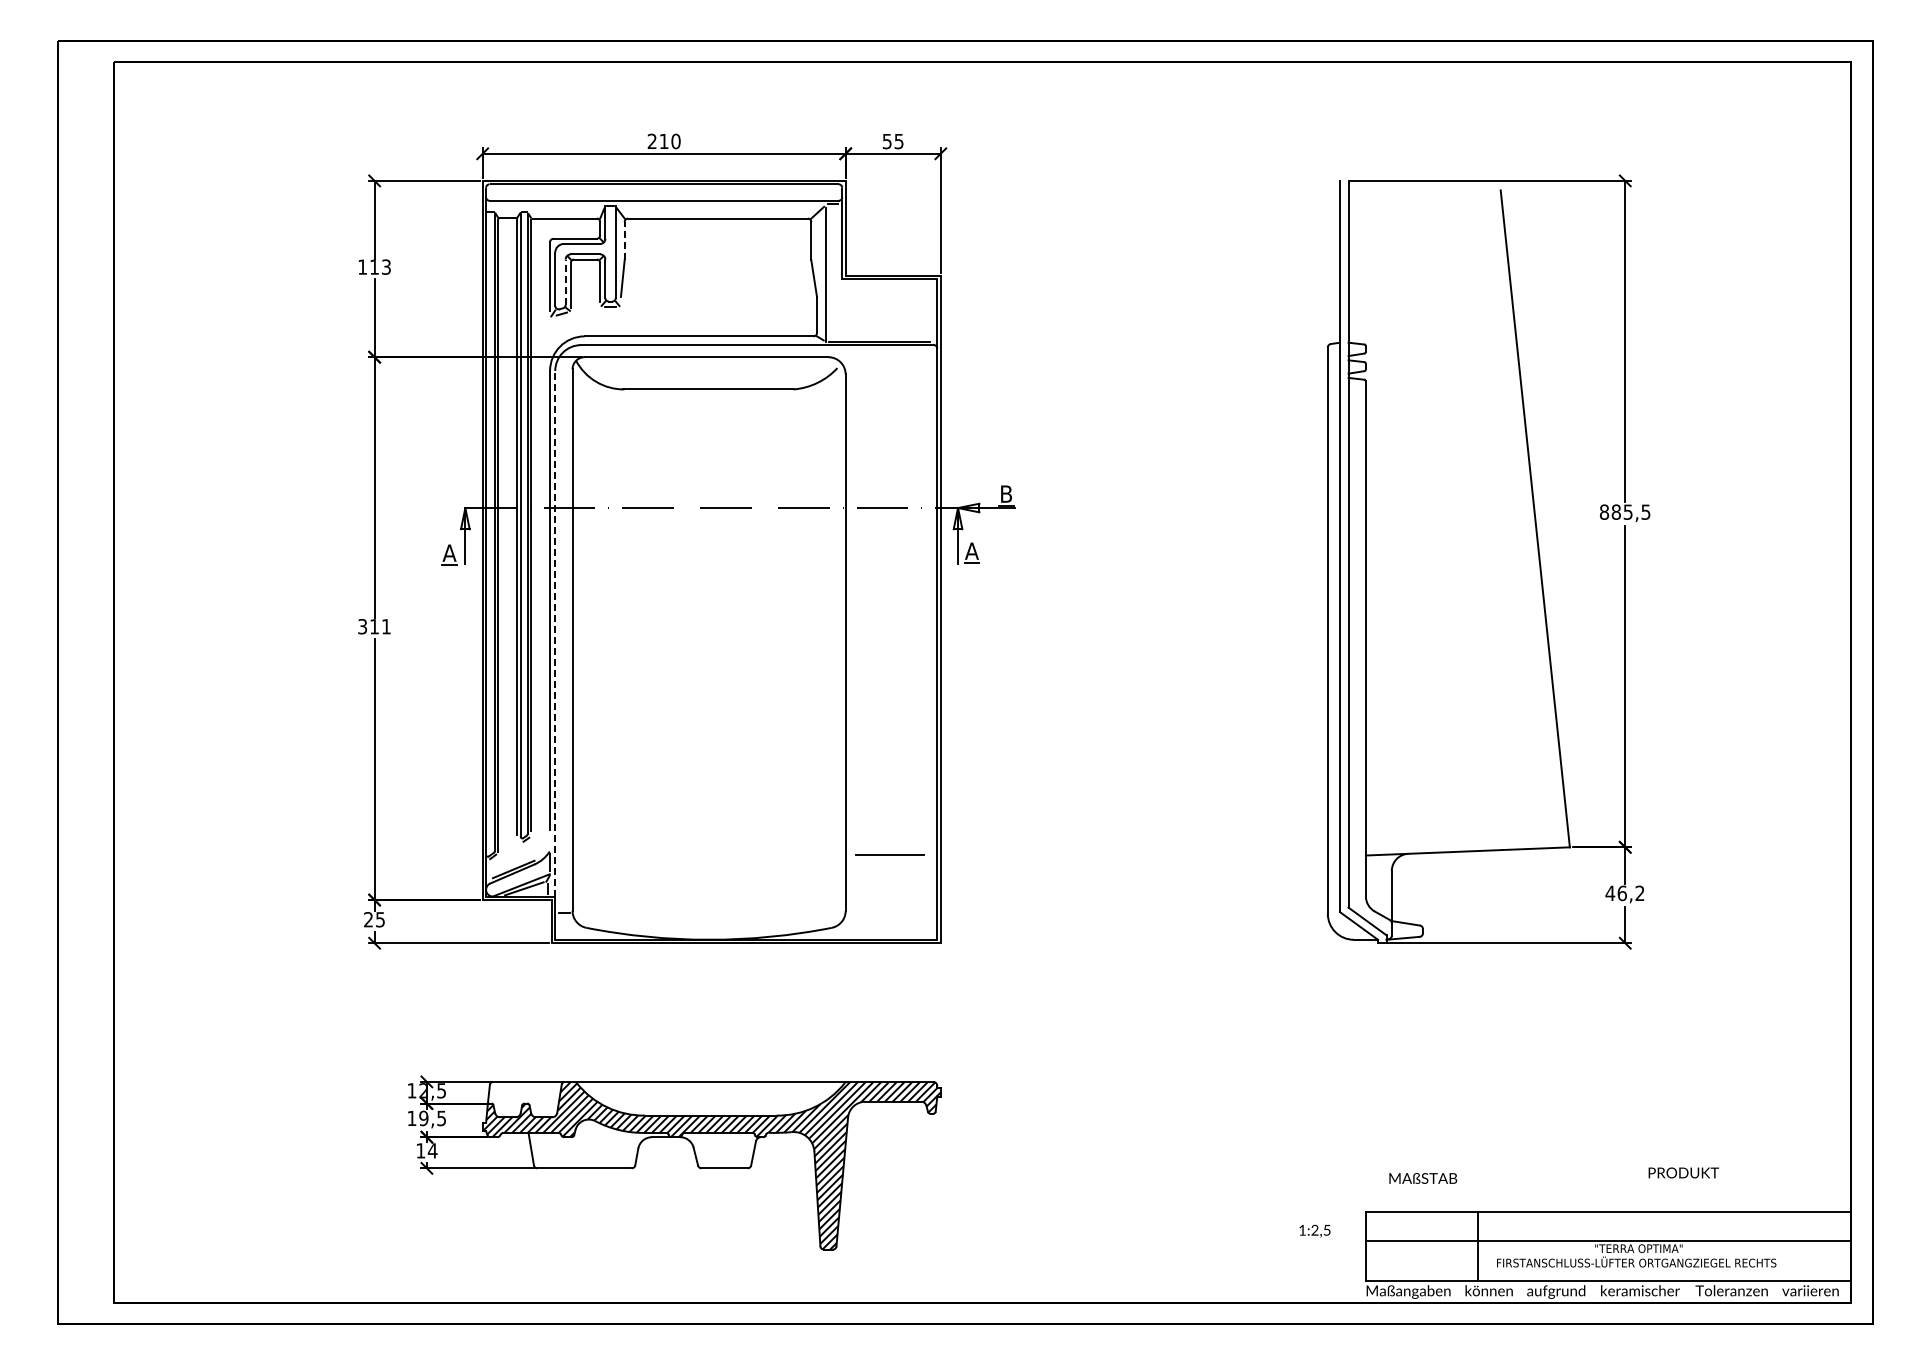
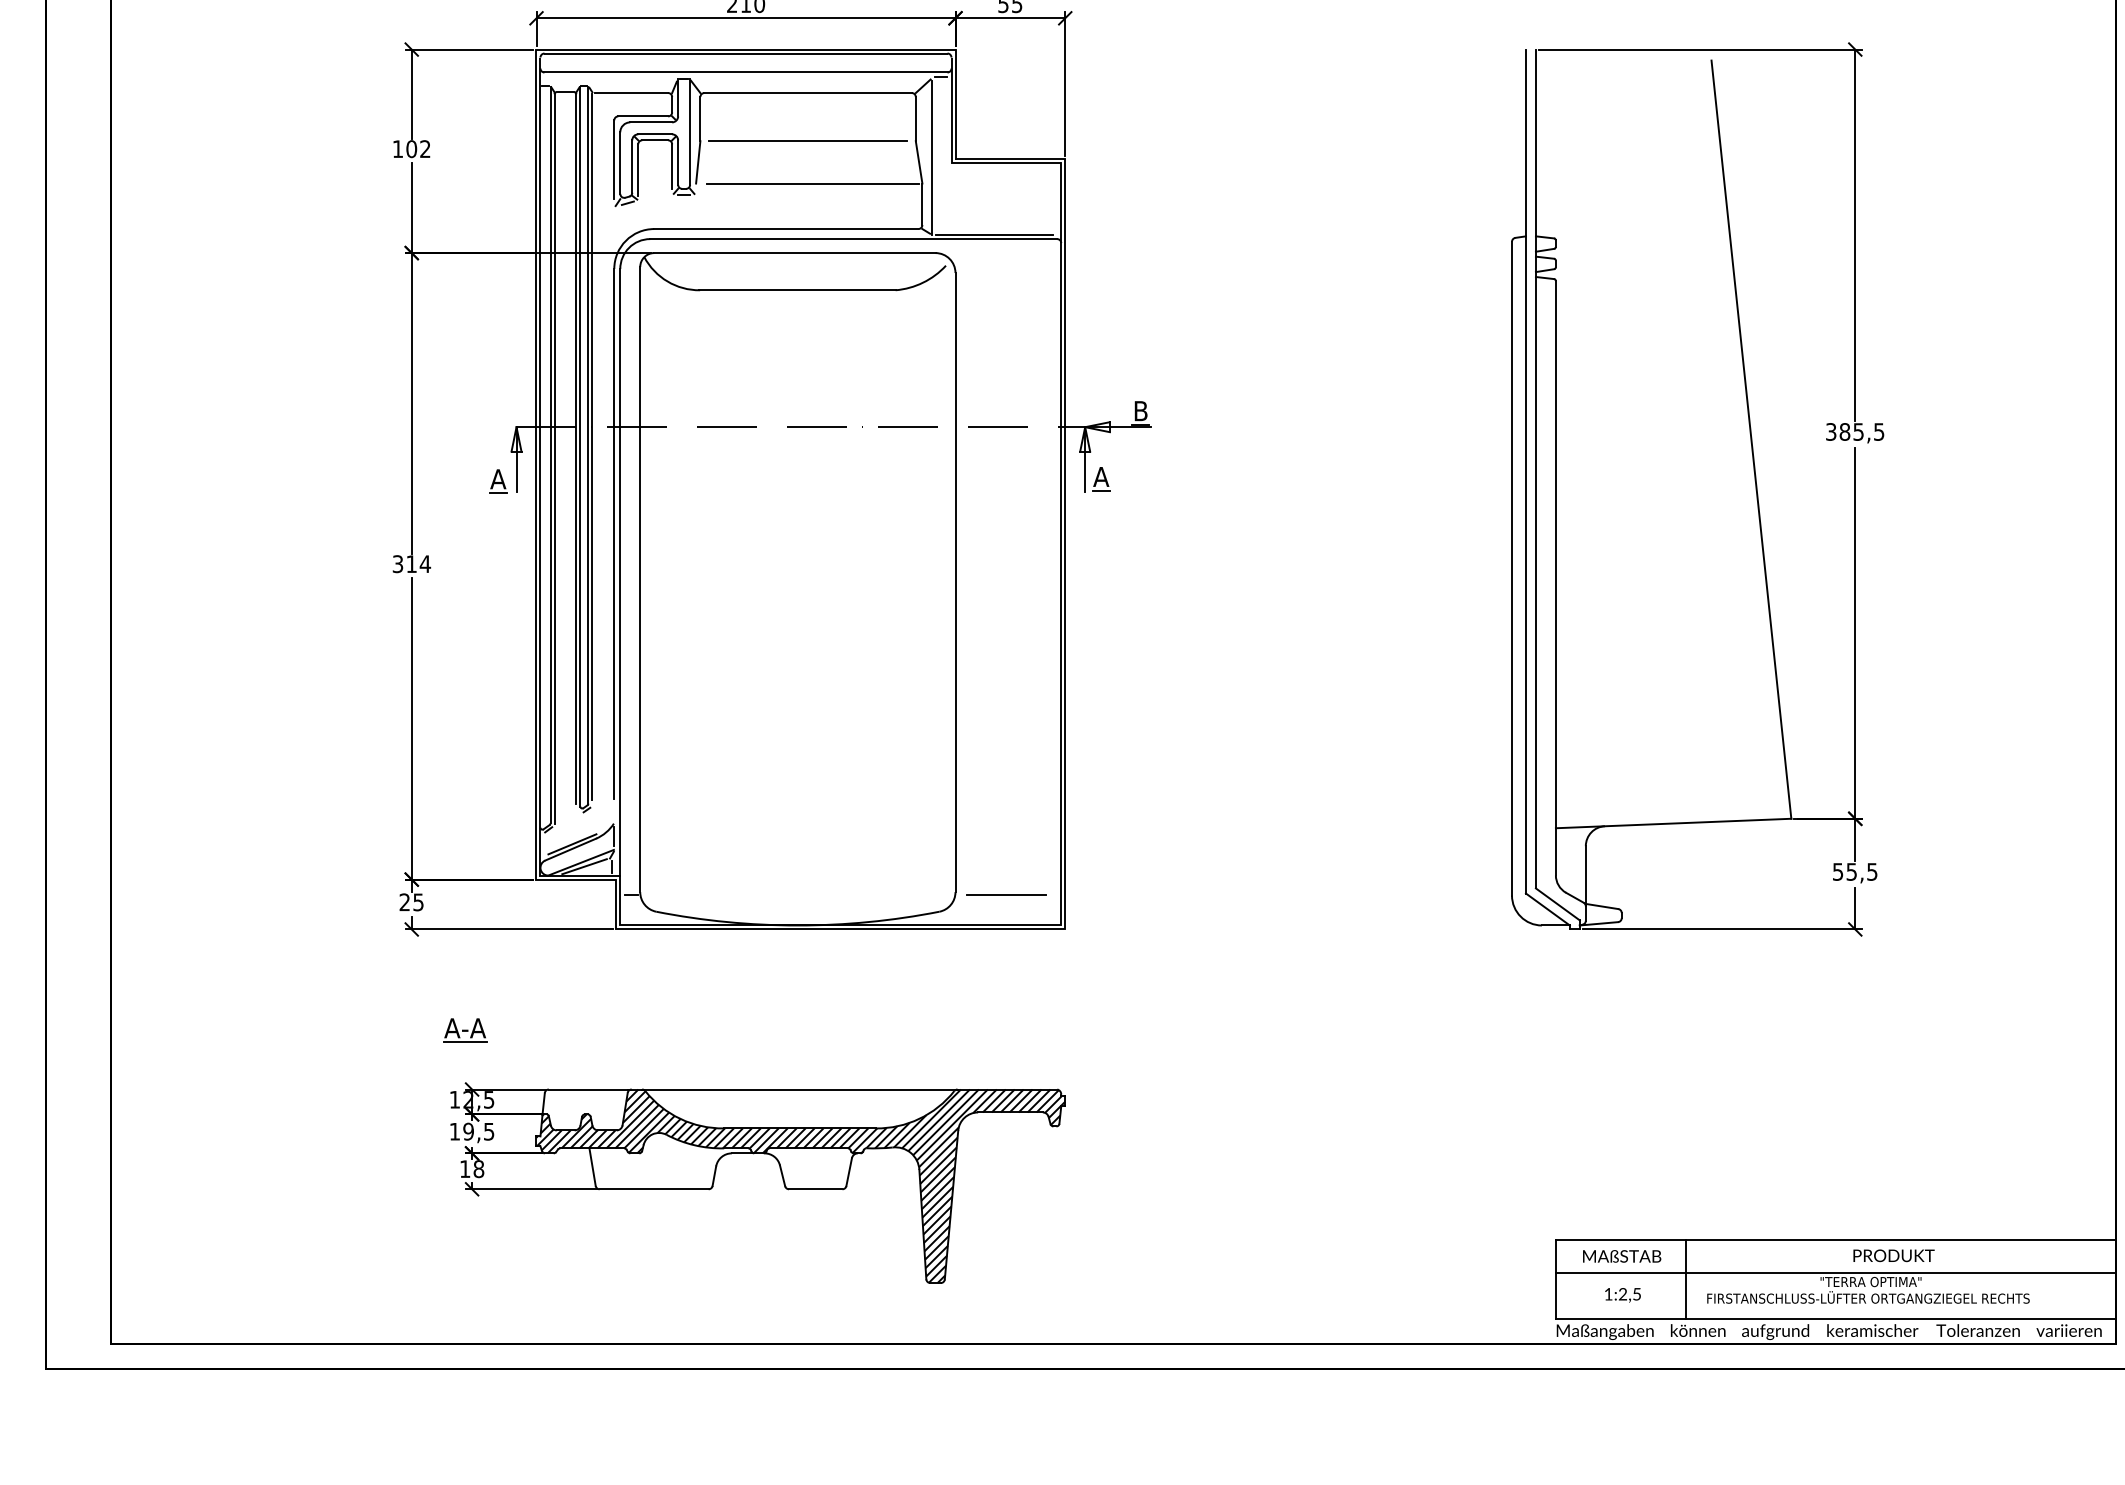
line: (624, 240) -> (700, 118), dashed -> solid
line: (717, 260) -> (807, 141), added
text: (380, 266) -> (418, 148), 113 -> 102
line: (565, 282) -> (632, 166), dashed -> solid
line: (722, 296) -> (813, 183), added
text: (1604, 511) -> (1831, 431), 885,5 -> 385,5
text: (386, 626) -> (425, 563), 311 -> 314
line: (555, 633) -> (620, 571), dashed -> solid
line: (889, 854) -> (1006, 895), moved
text: (1624, 893) -> (1854, 872), 46,2 -> 55,5
part: (420, 1030) -> (464, 1030), added
text: (432, 1150) -> (478, 1168), 14 -> 18
text: (1683, 1172) -> (1893, 1255), moved
text: (1423, 1178) -> (1622, 1256), moved
text: (1314, 1230) -> (1622, 1294), moved

